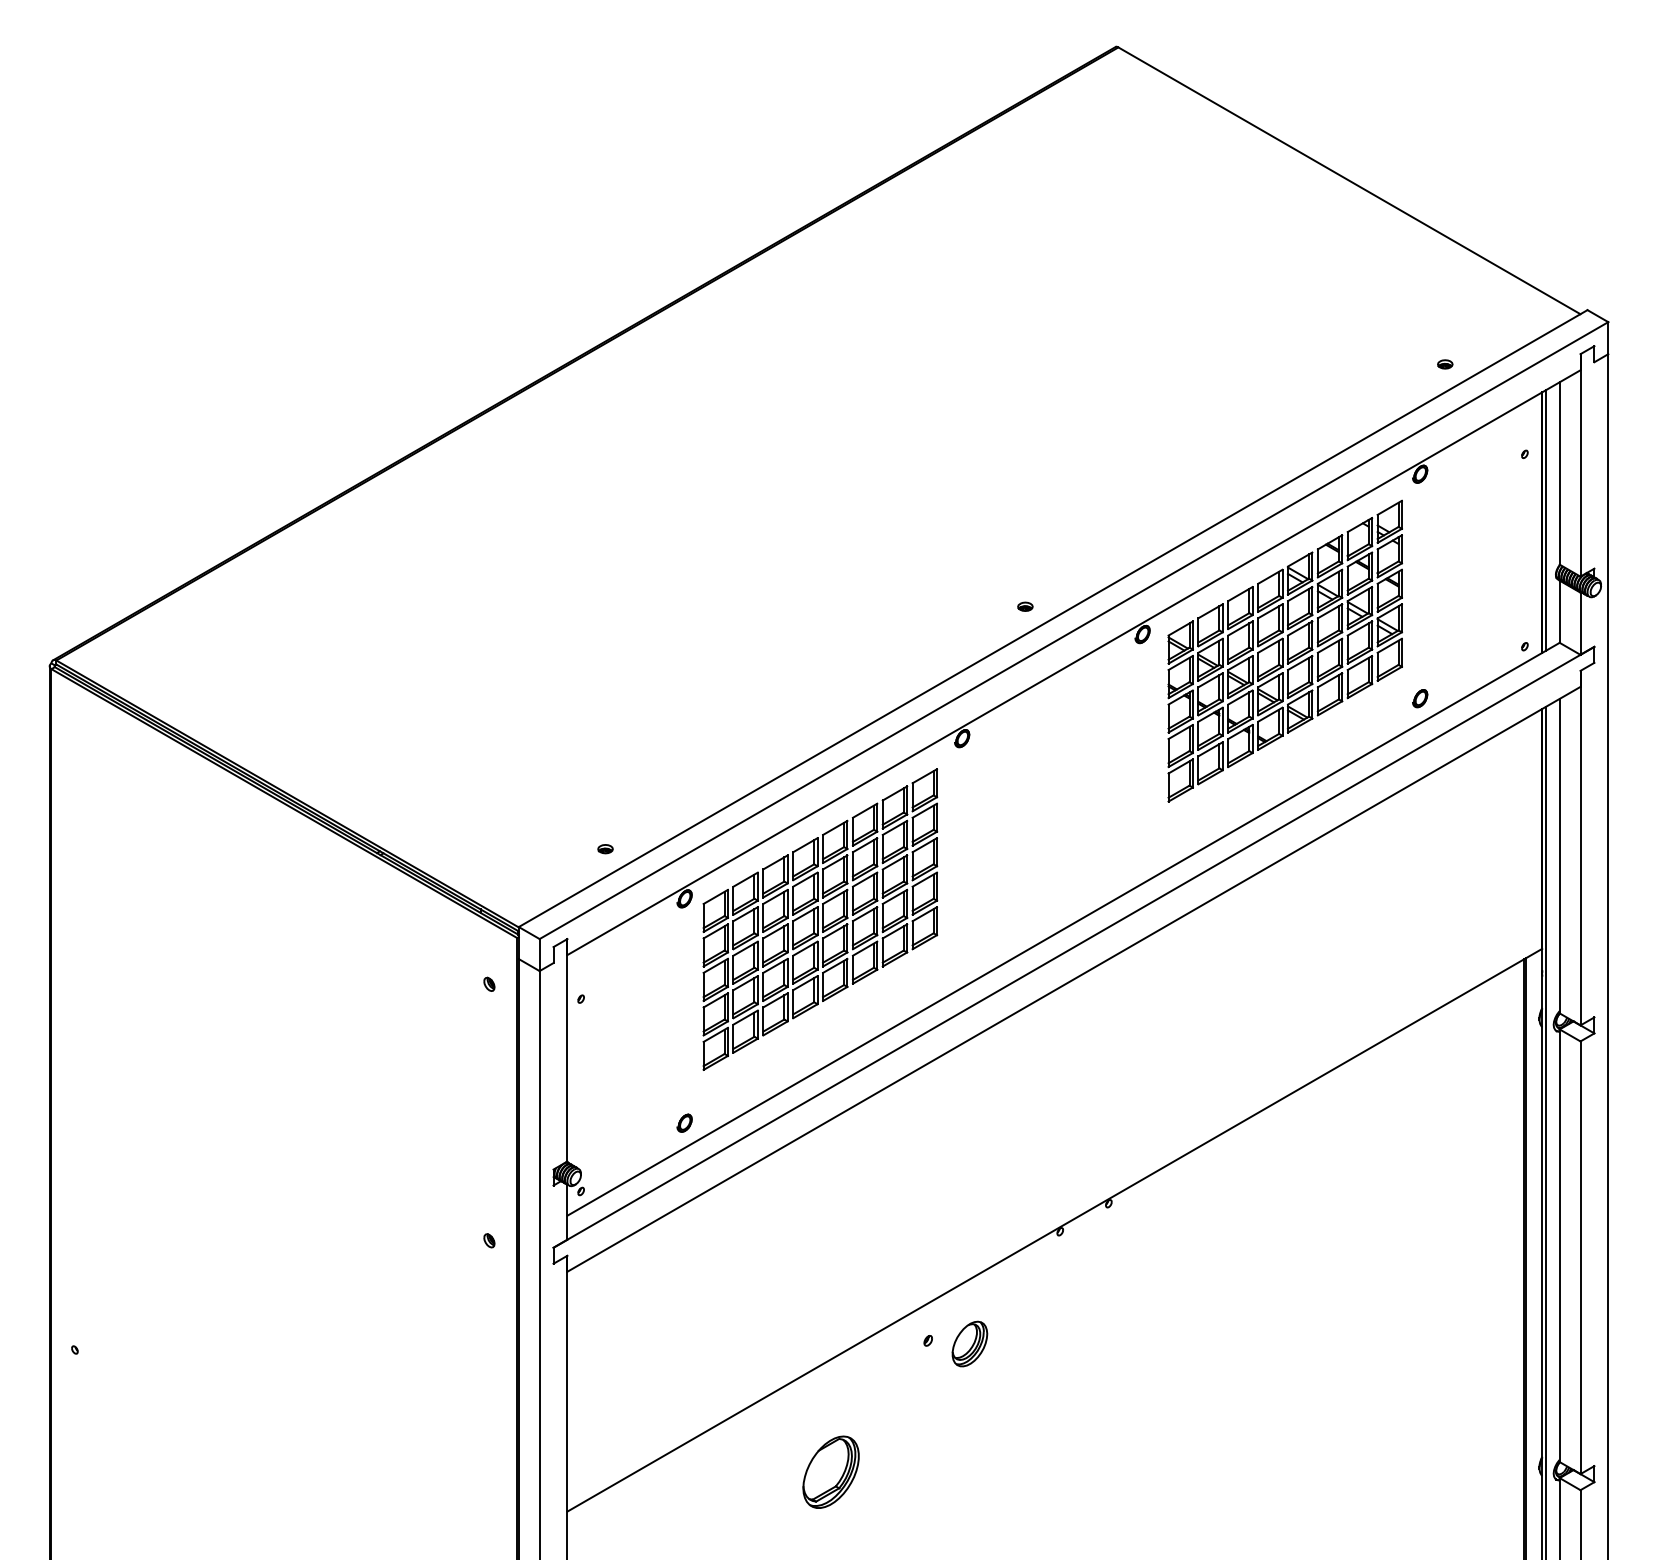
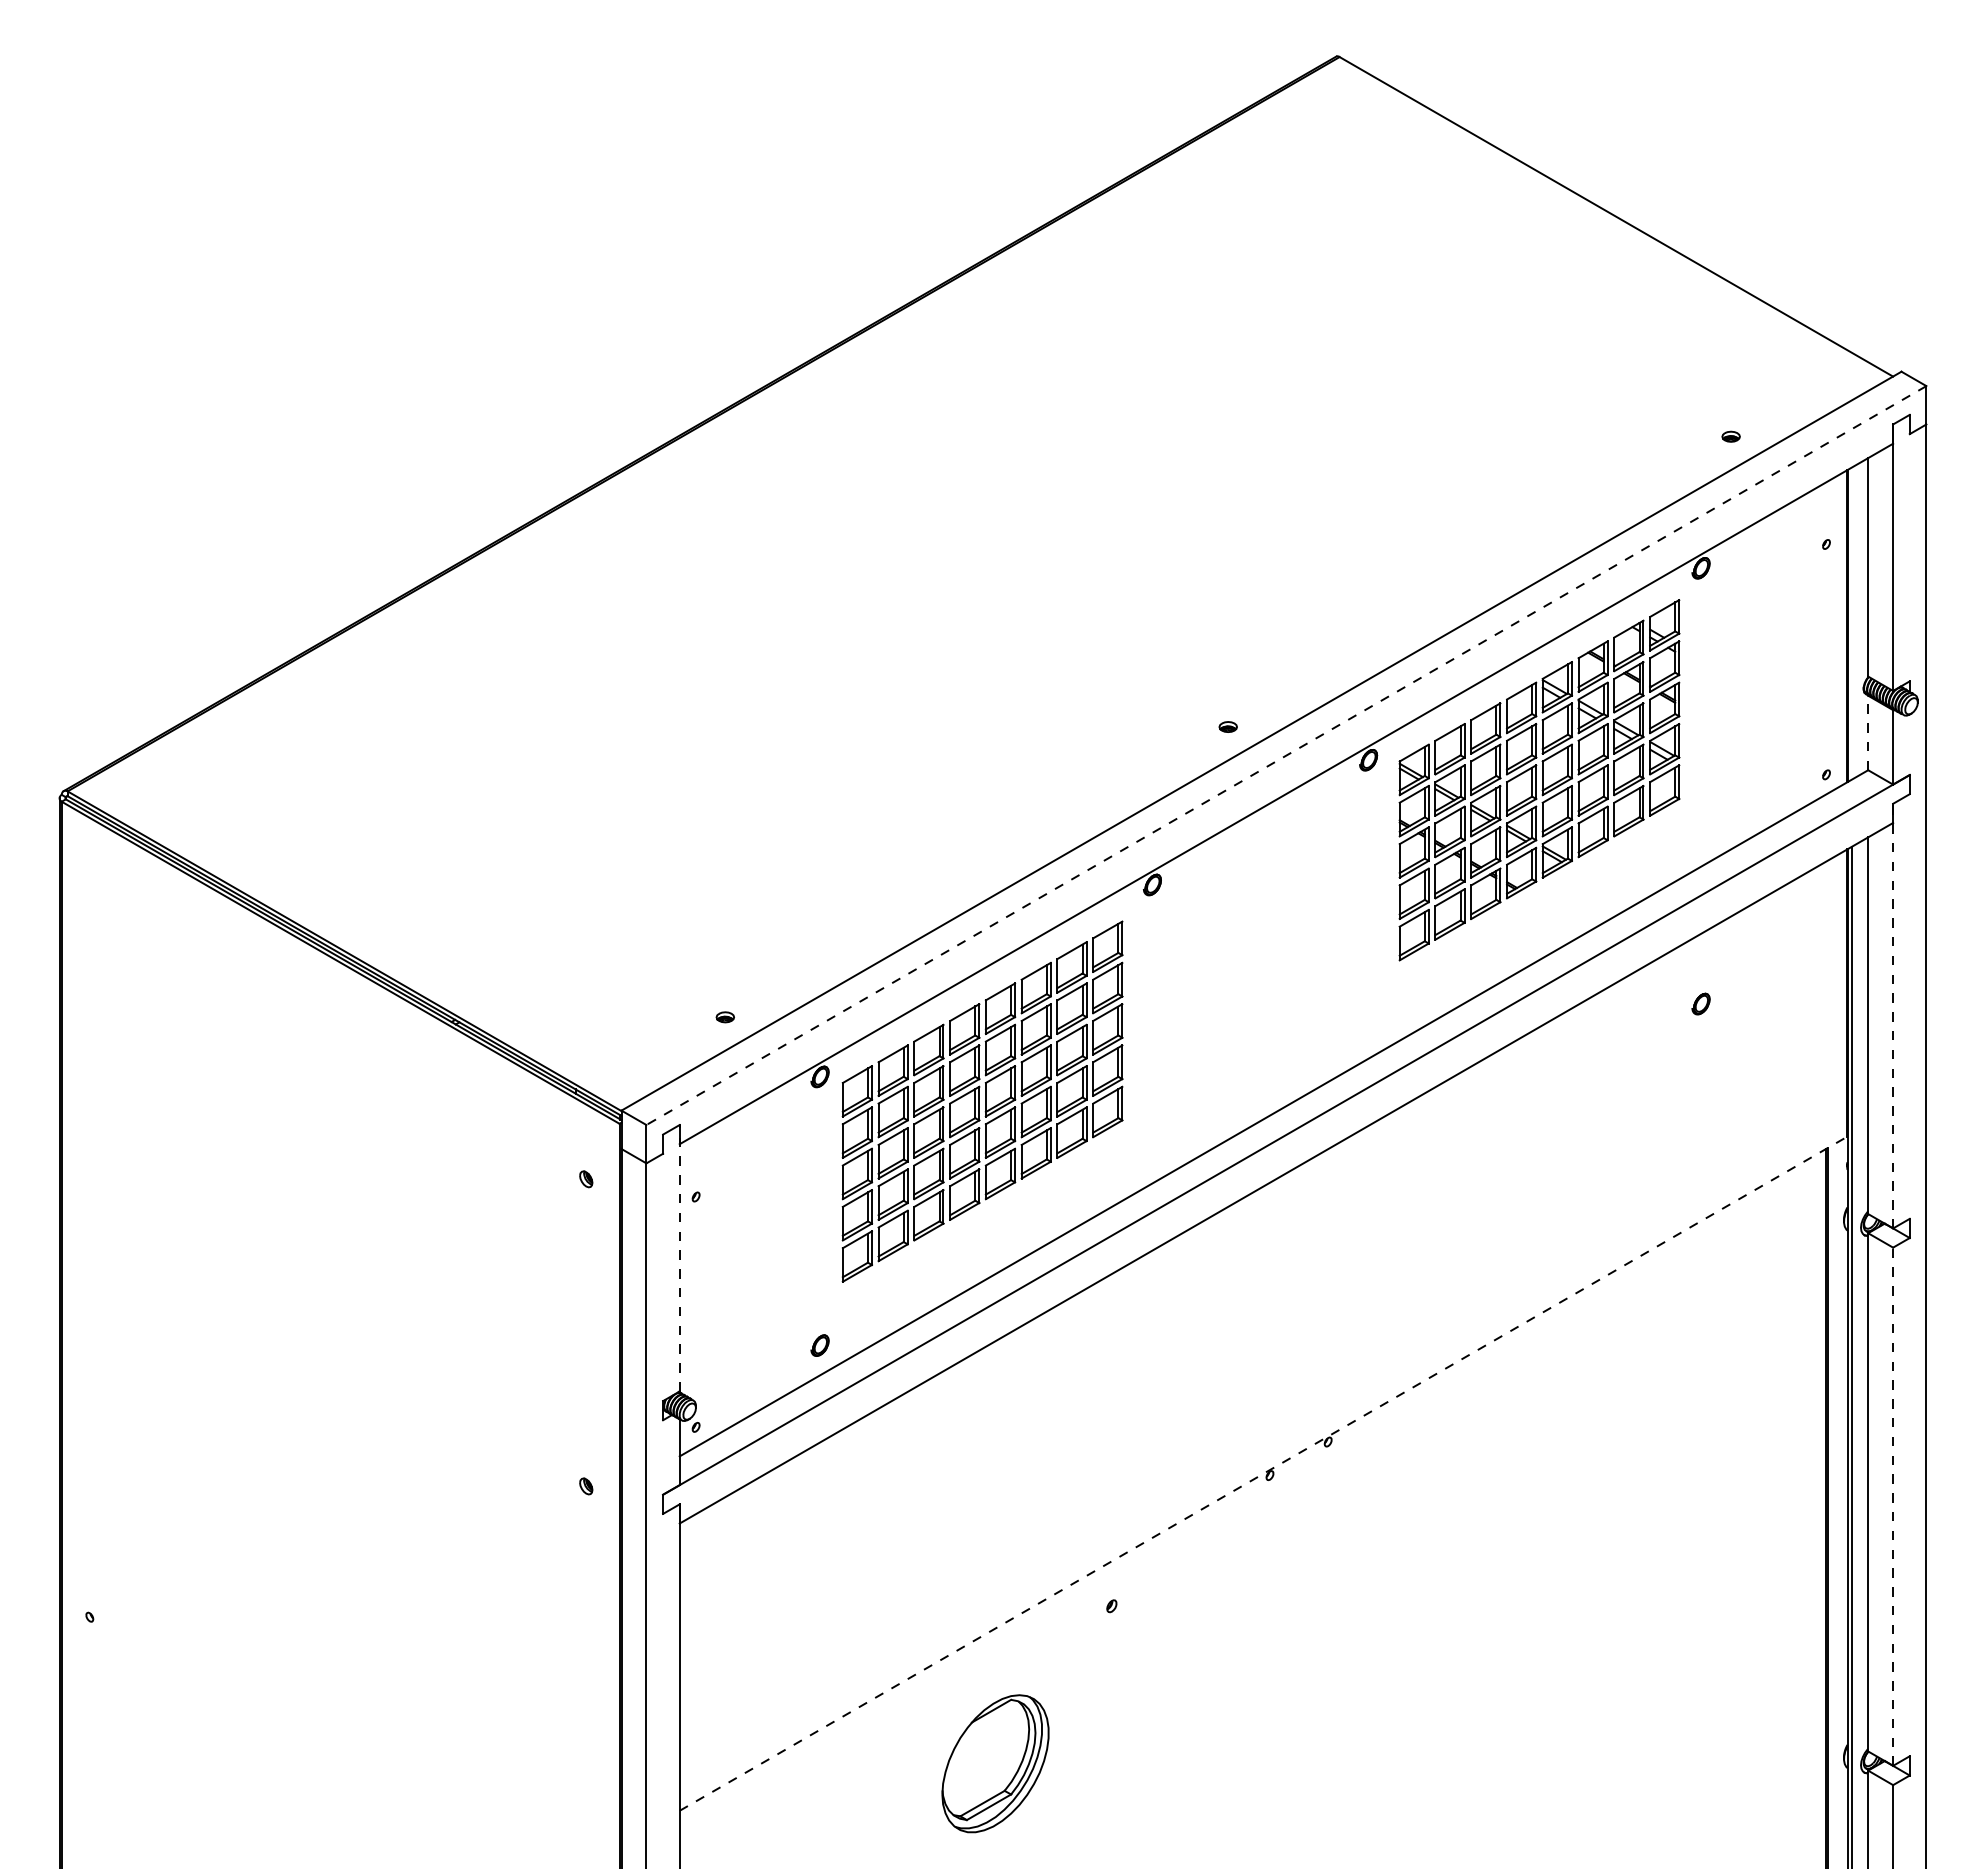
line: (1545, 520) -> (1851, 623), removed
line: (1559, 611) -> (1868, 732), solid -> dashed
line: (1074, 630) -> (1286, 755), solid -> dashed
part: (1419, 698) -> (1700, 1003), moved
line: (1580, 847) -> (1893, 1015), solid -> dashed
line: (567, 1049) -> (679, 1257), solid -> dashed
line: (1054, 1230) -> (1263, 1473), solid -> dashed
line: (1580, 1257) -> (1893, 1506), solid -> dashed
part: (969, 1343) -> (1161, 1609), removed
part: (831, 1472) -> (995, 1763), size x1.6

